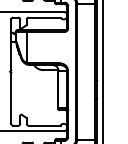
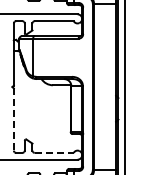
line: (11, 99) -> (13, 120), solid -> dashed
line: (44, 125) -> (54, 152), solid -> dashed

